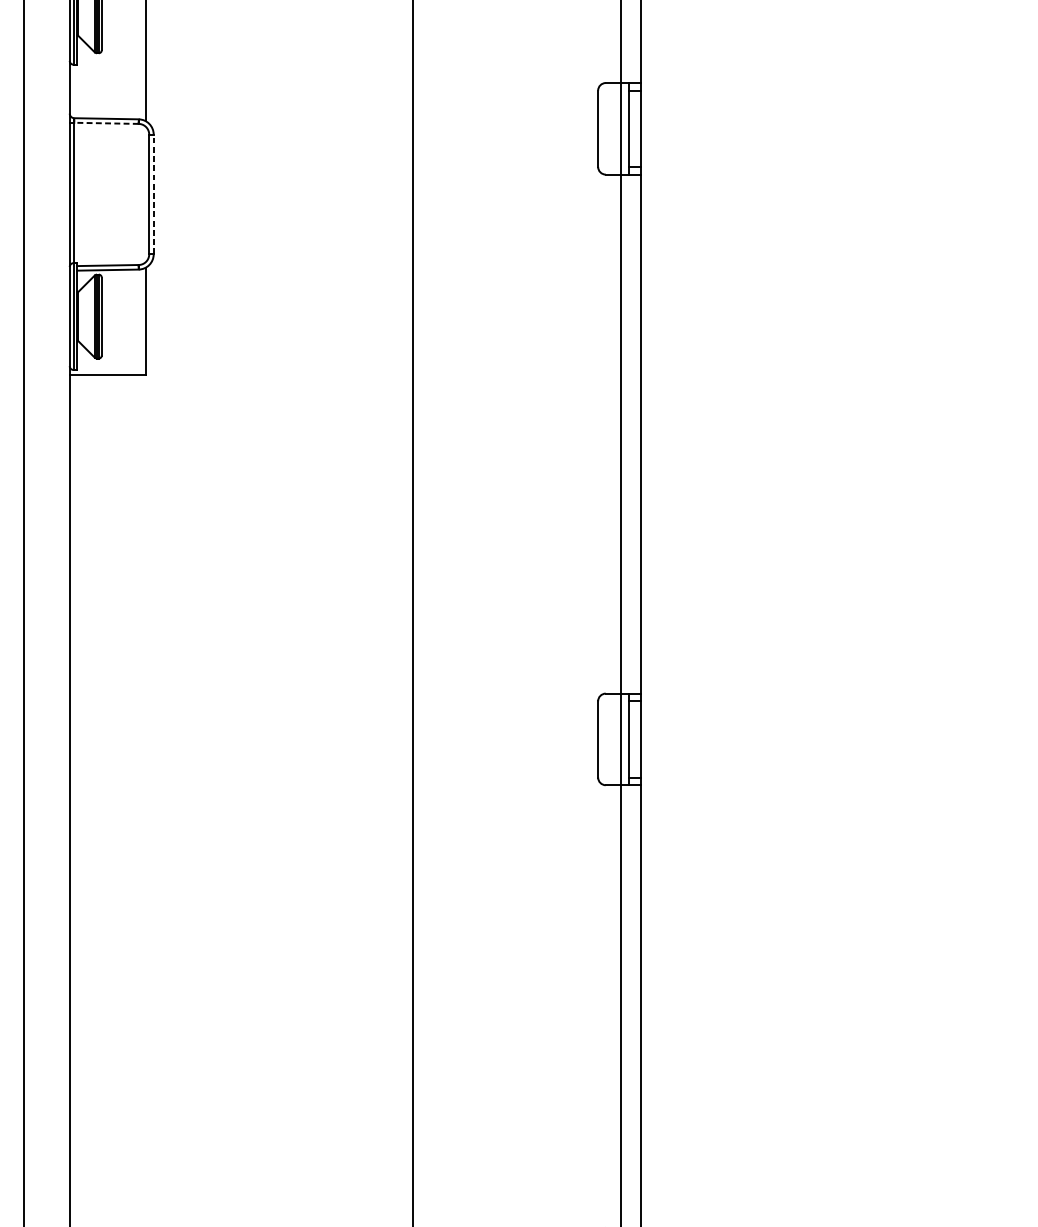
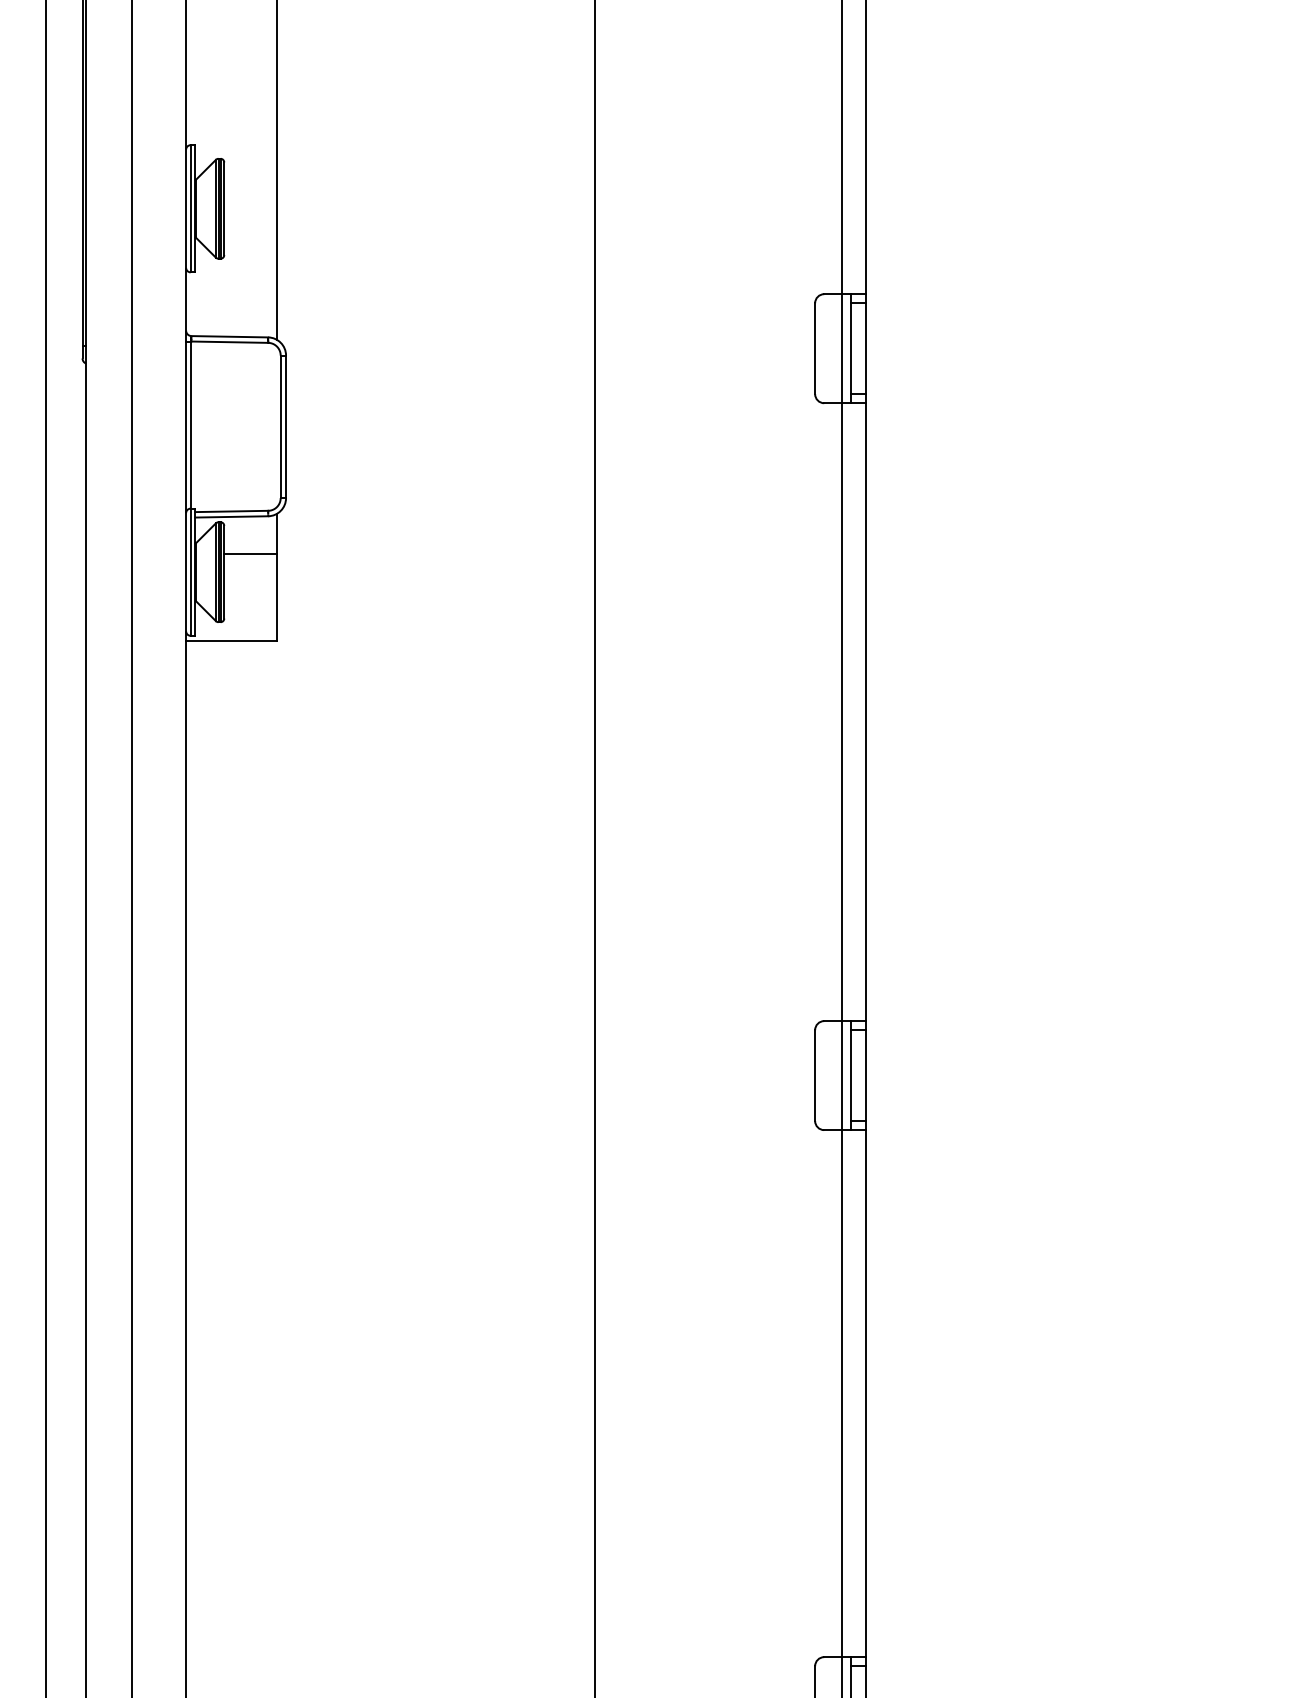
line: (106, 123) -> (229, 342), dashed -> solid
line: (154, 194) -> (286, 426), dashed -> solid
line: (123, 301) -> (250, 554), added

